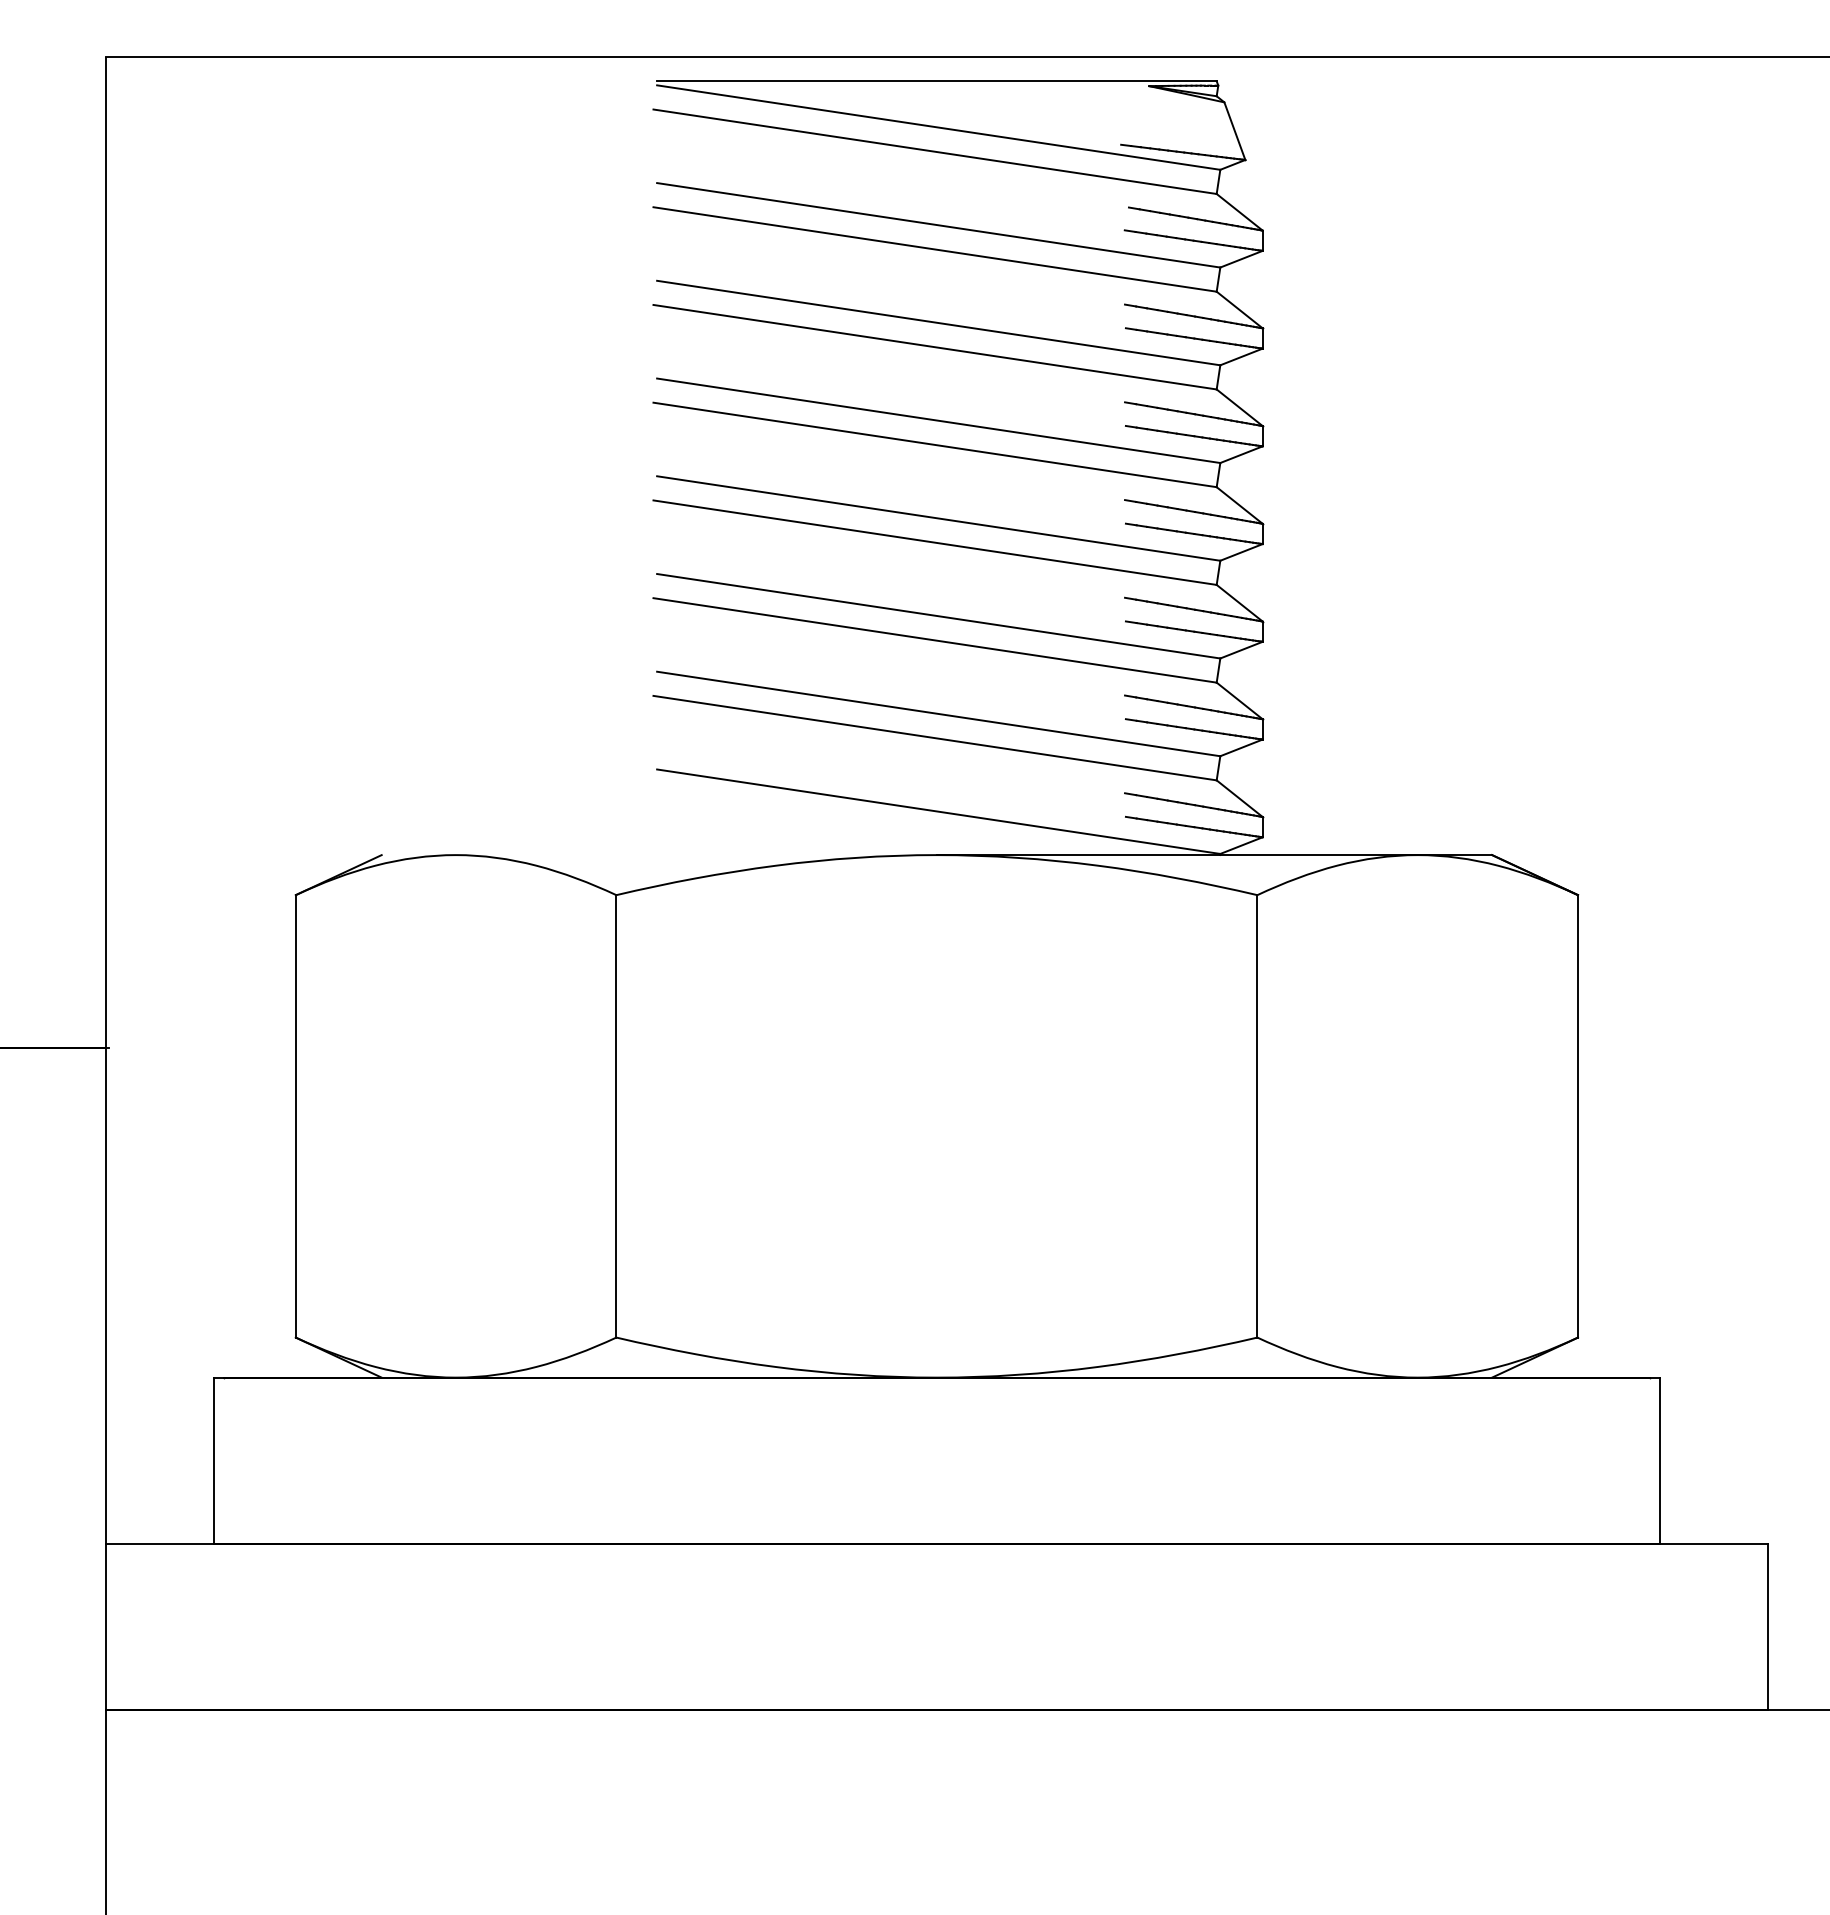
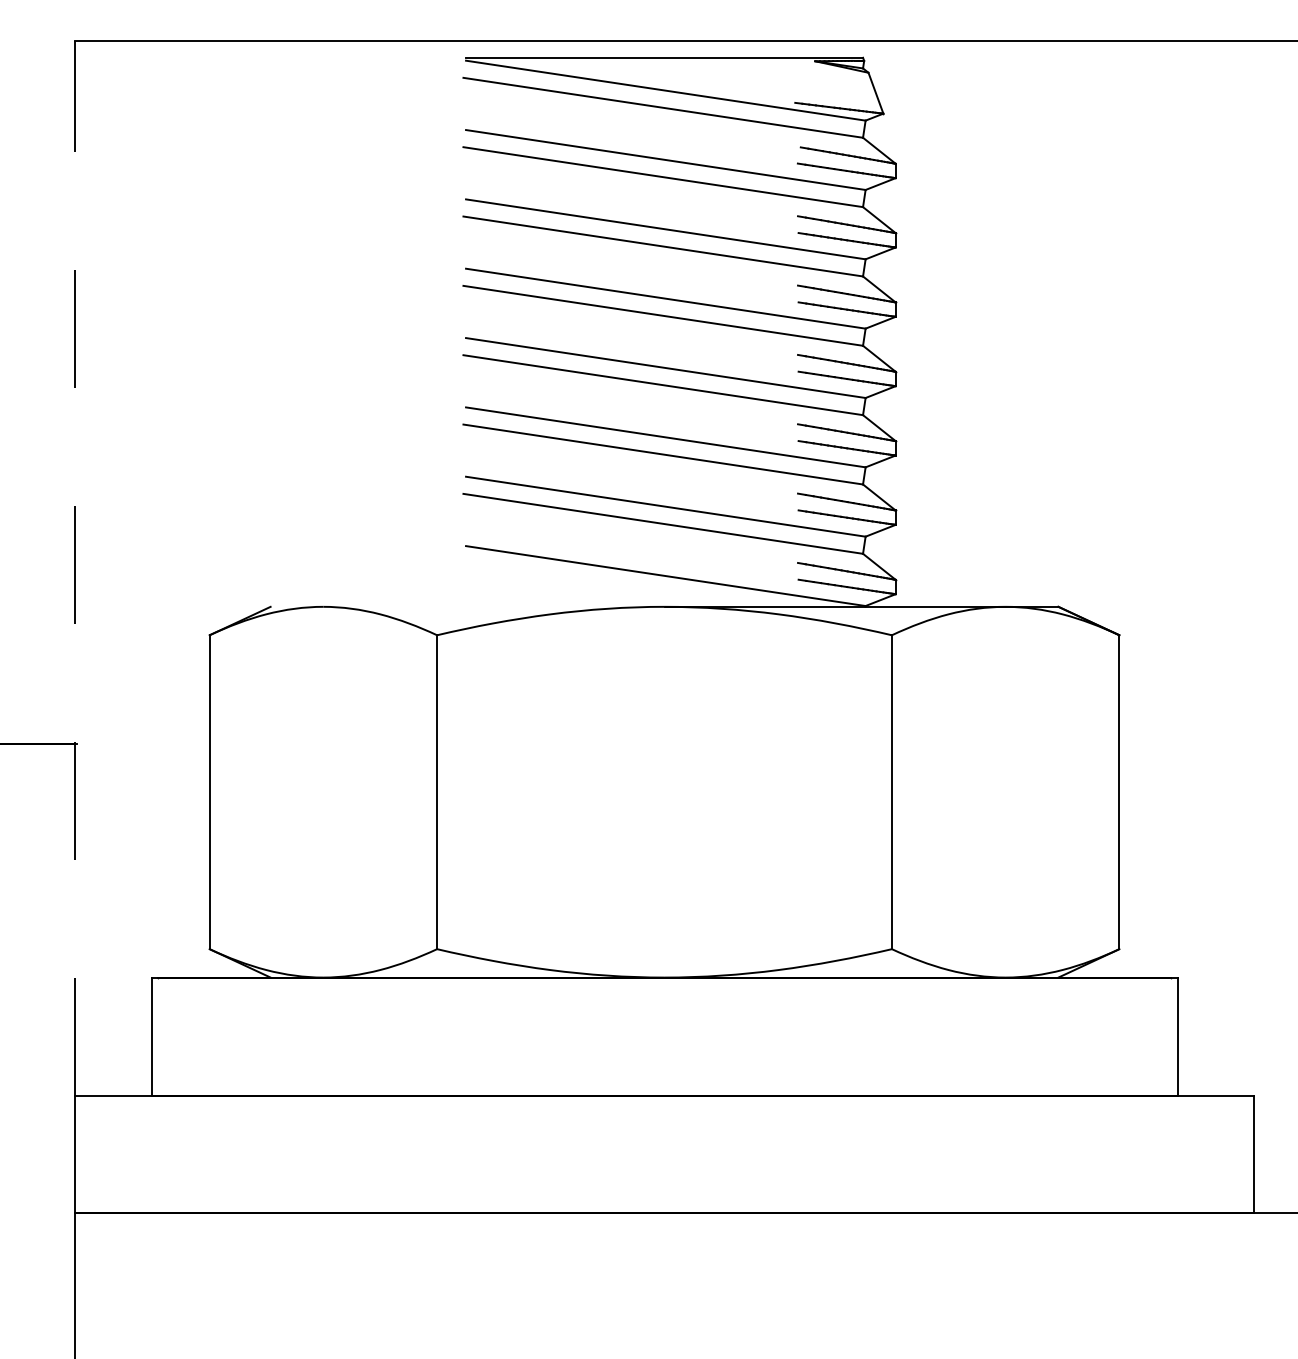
line: (105, 800) -> (74, 568), solid -> dashed

